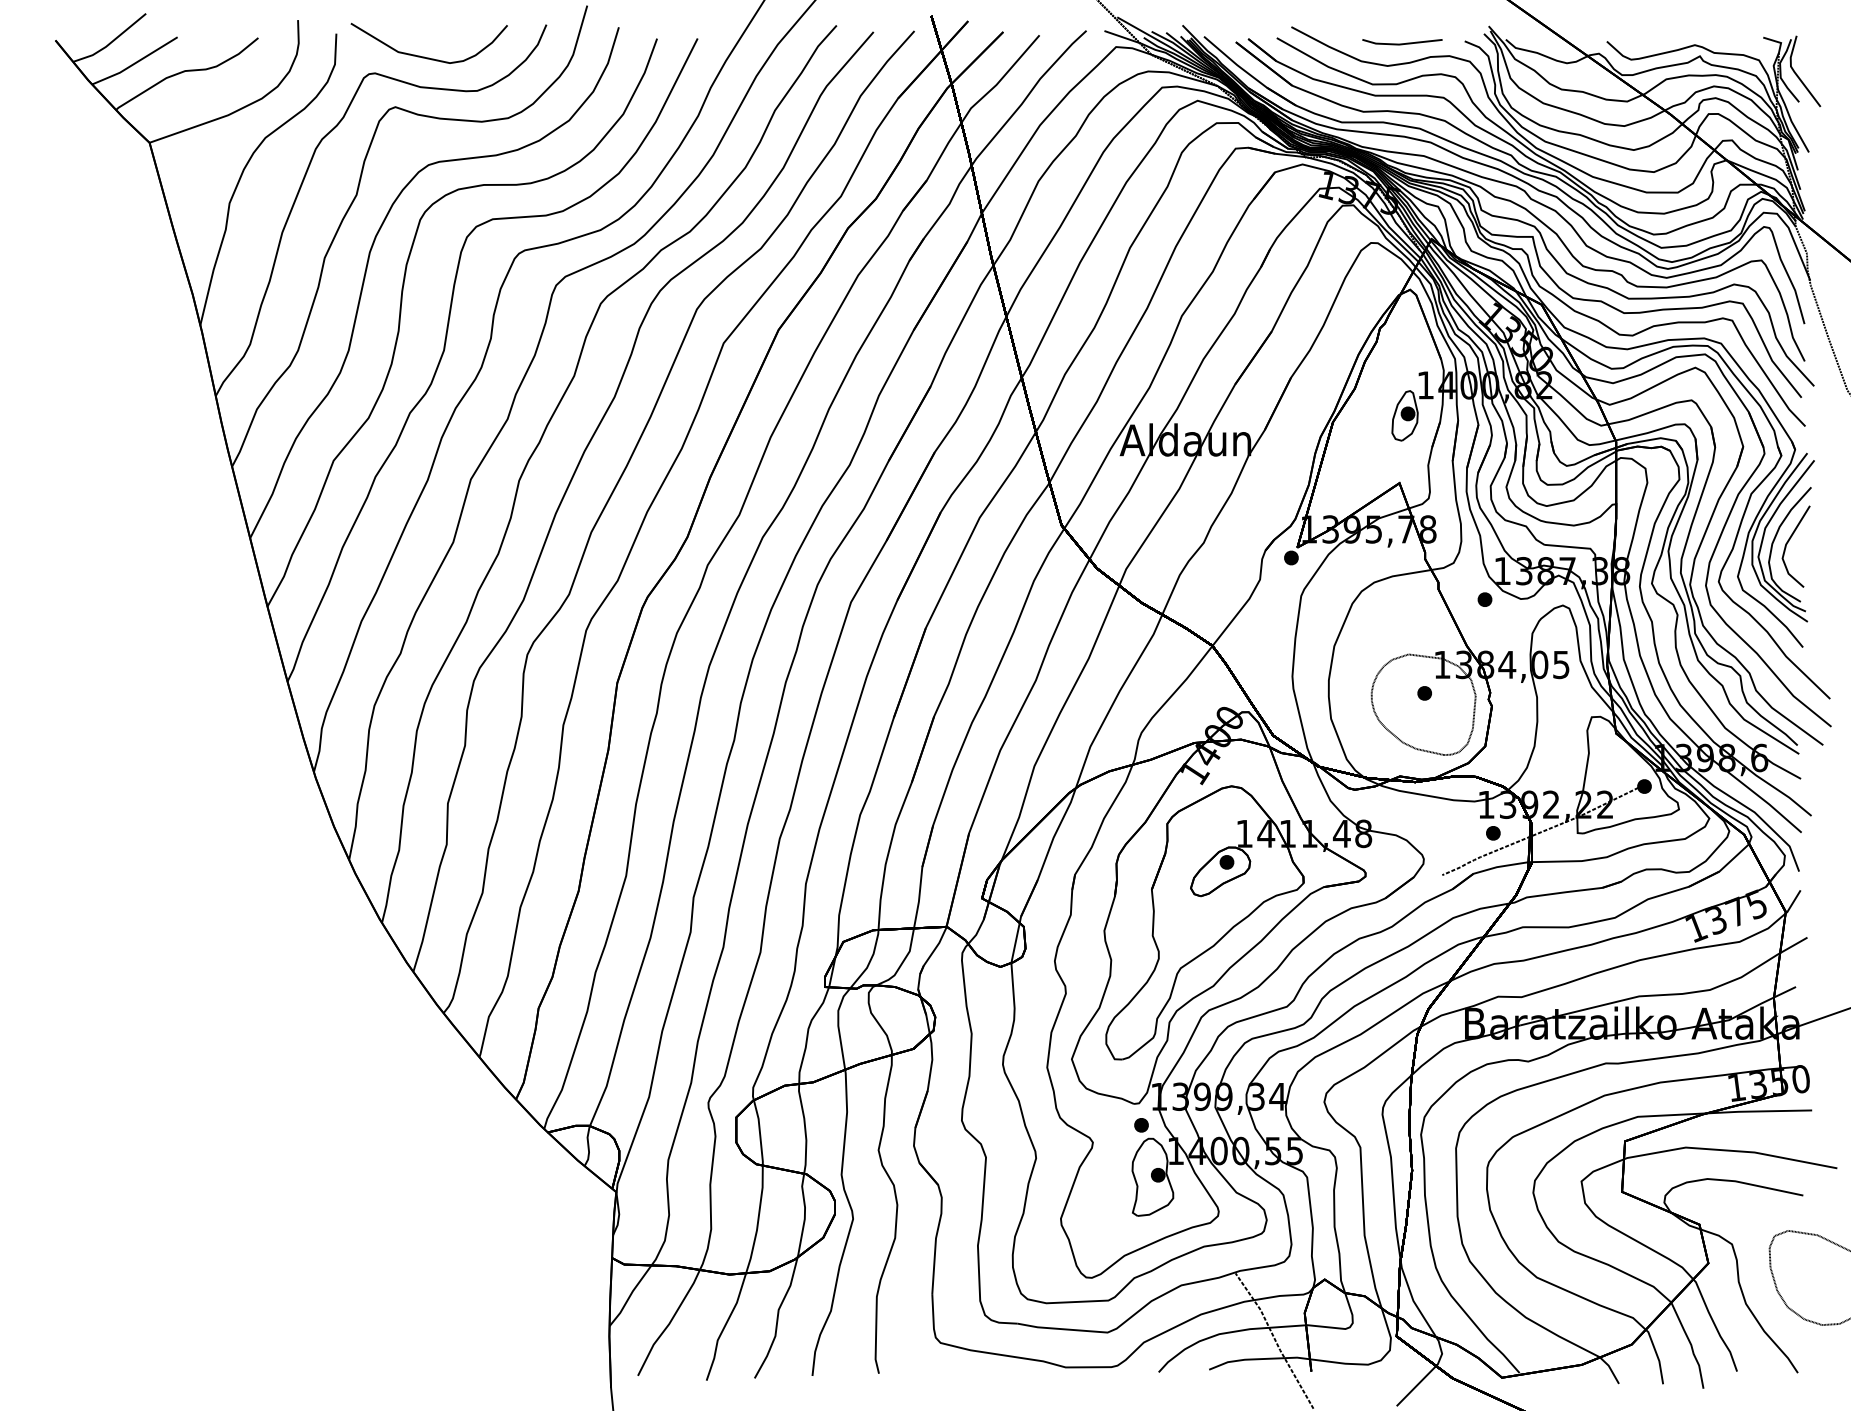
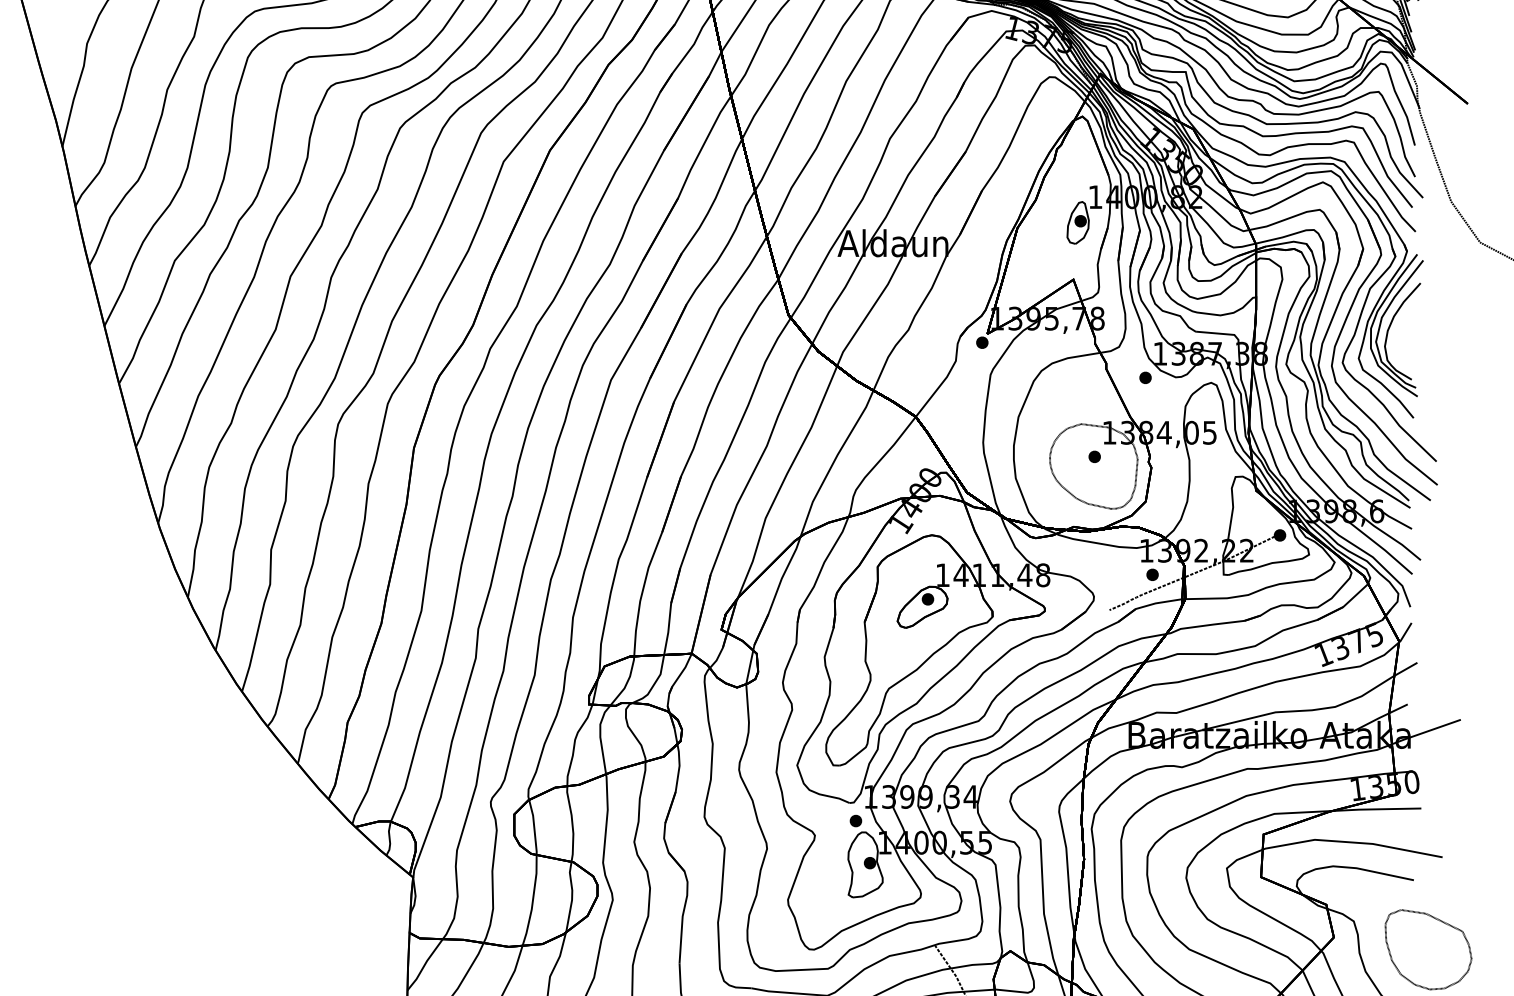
line: (1789, 541) -> (1402, 328), removed

